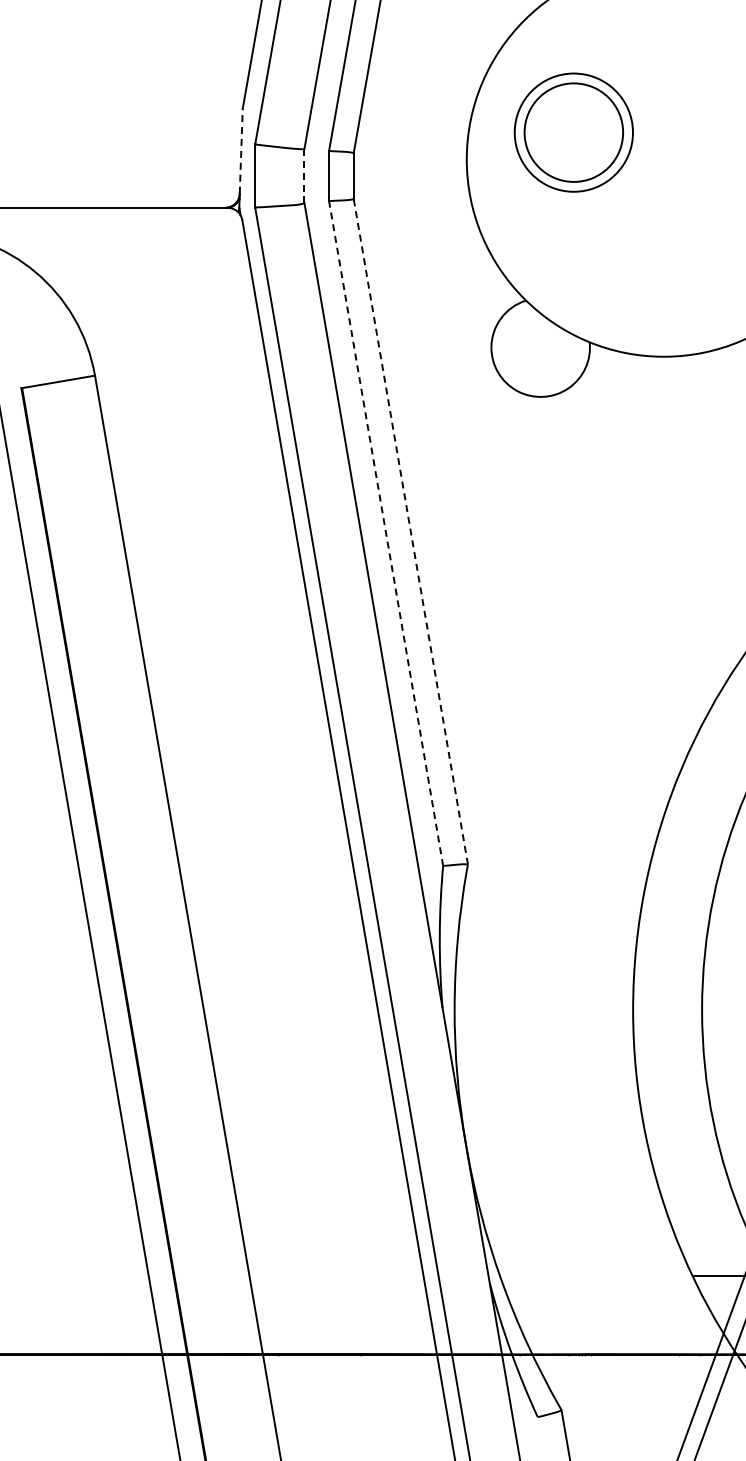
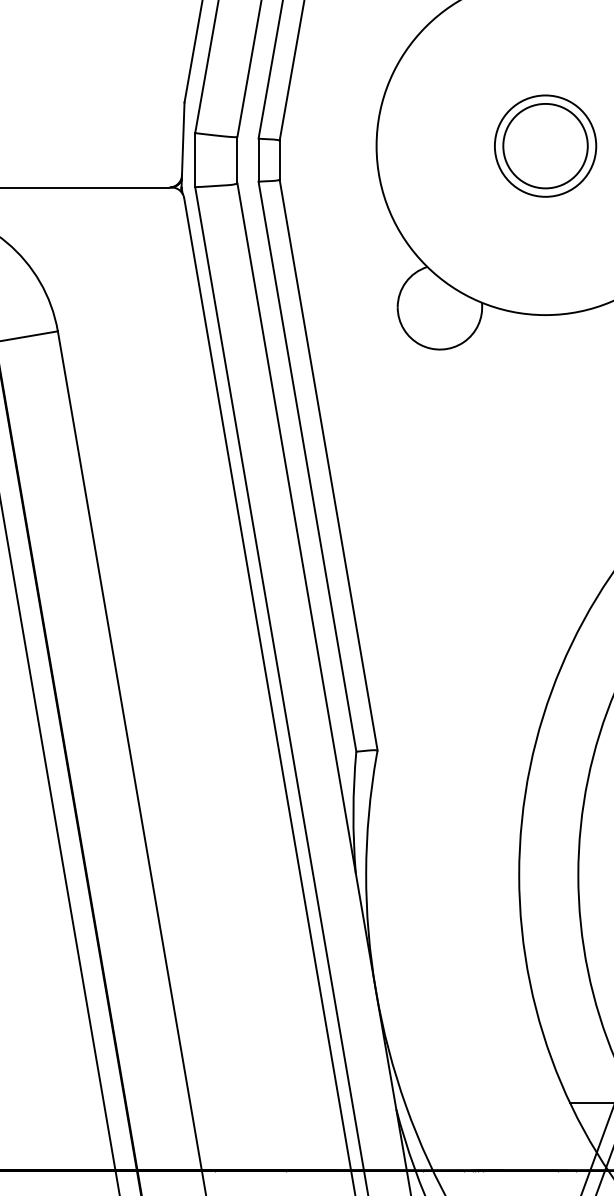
part: (573, 132) -> (545, 146), moved
line: (241, 150) -> (183, 138), dashed -> solid
line: (304, 176) -> (237, 160), dashed -> solid
line: (410, 531) -> (328, 464), dashed -> solid
line: (386, 533) -> (307, 466), dashed -> solid

